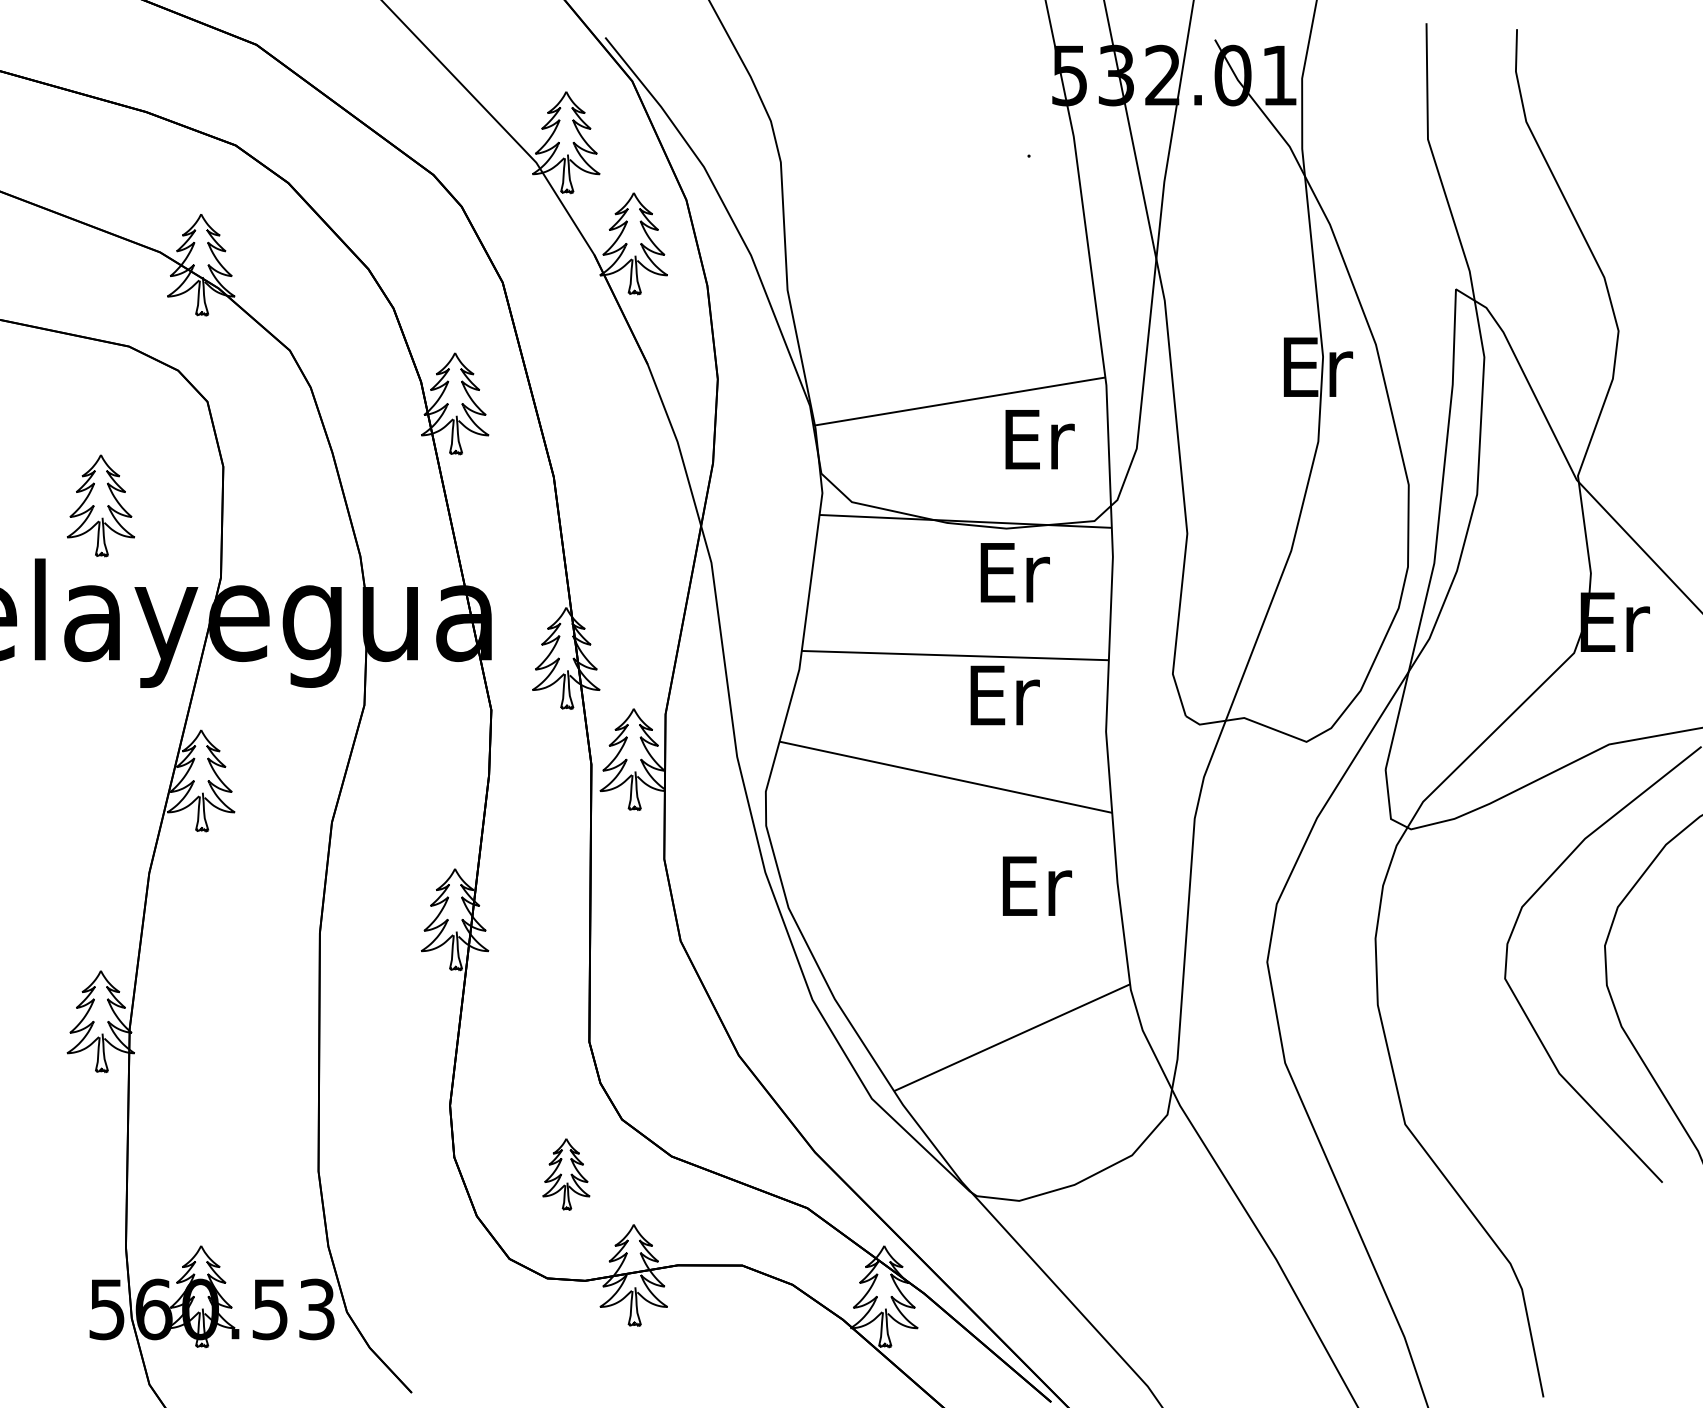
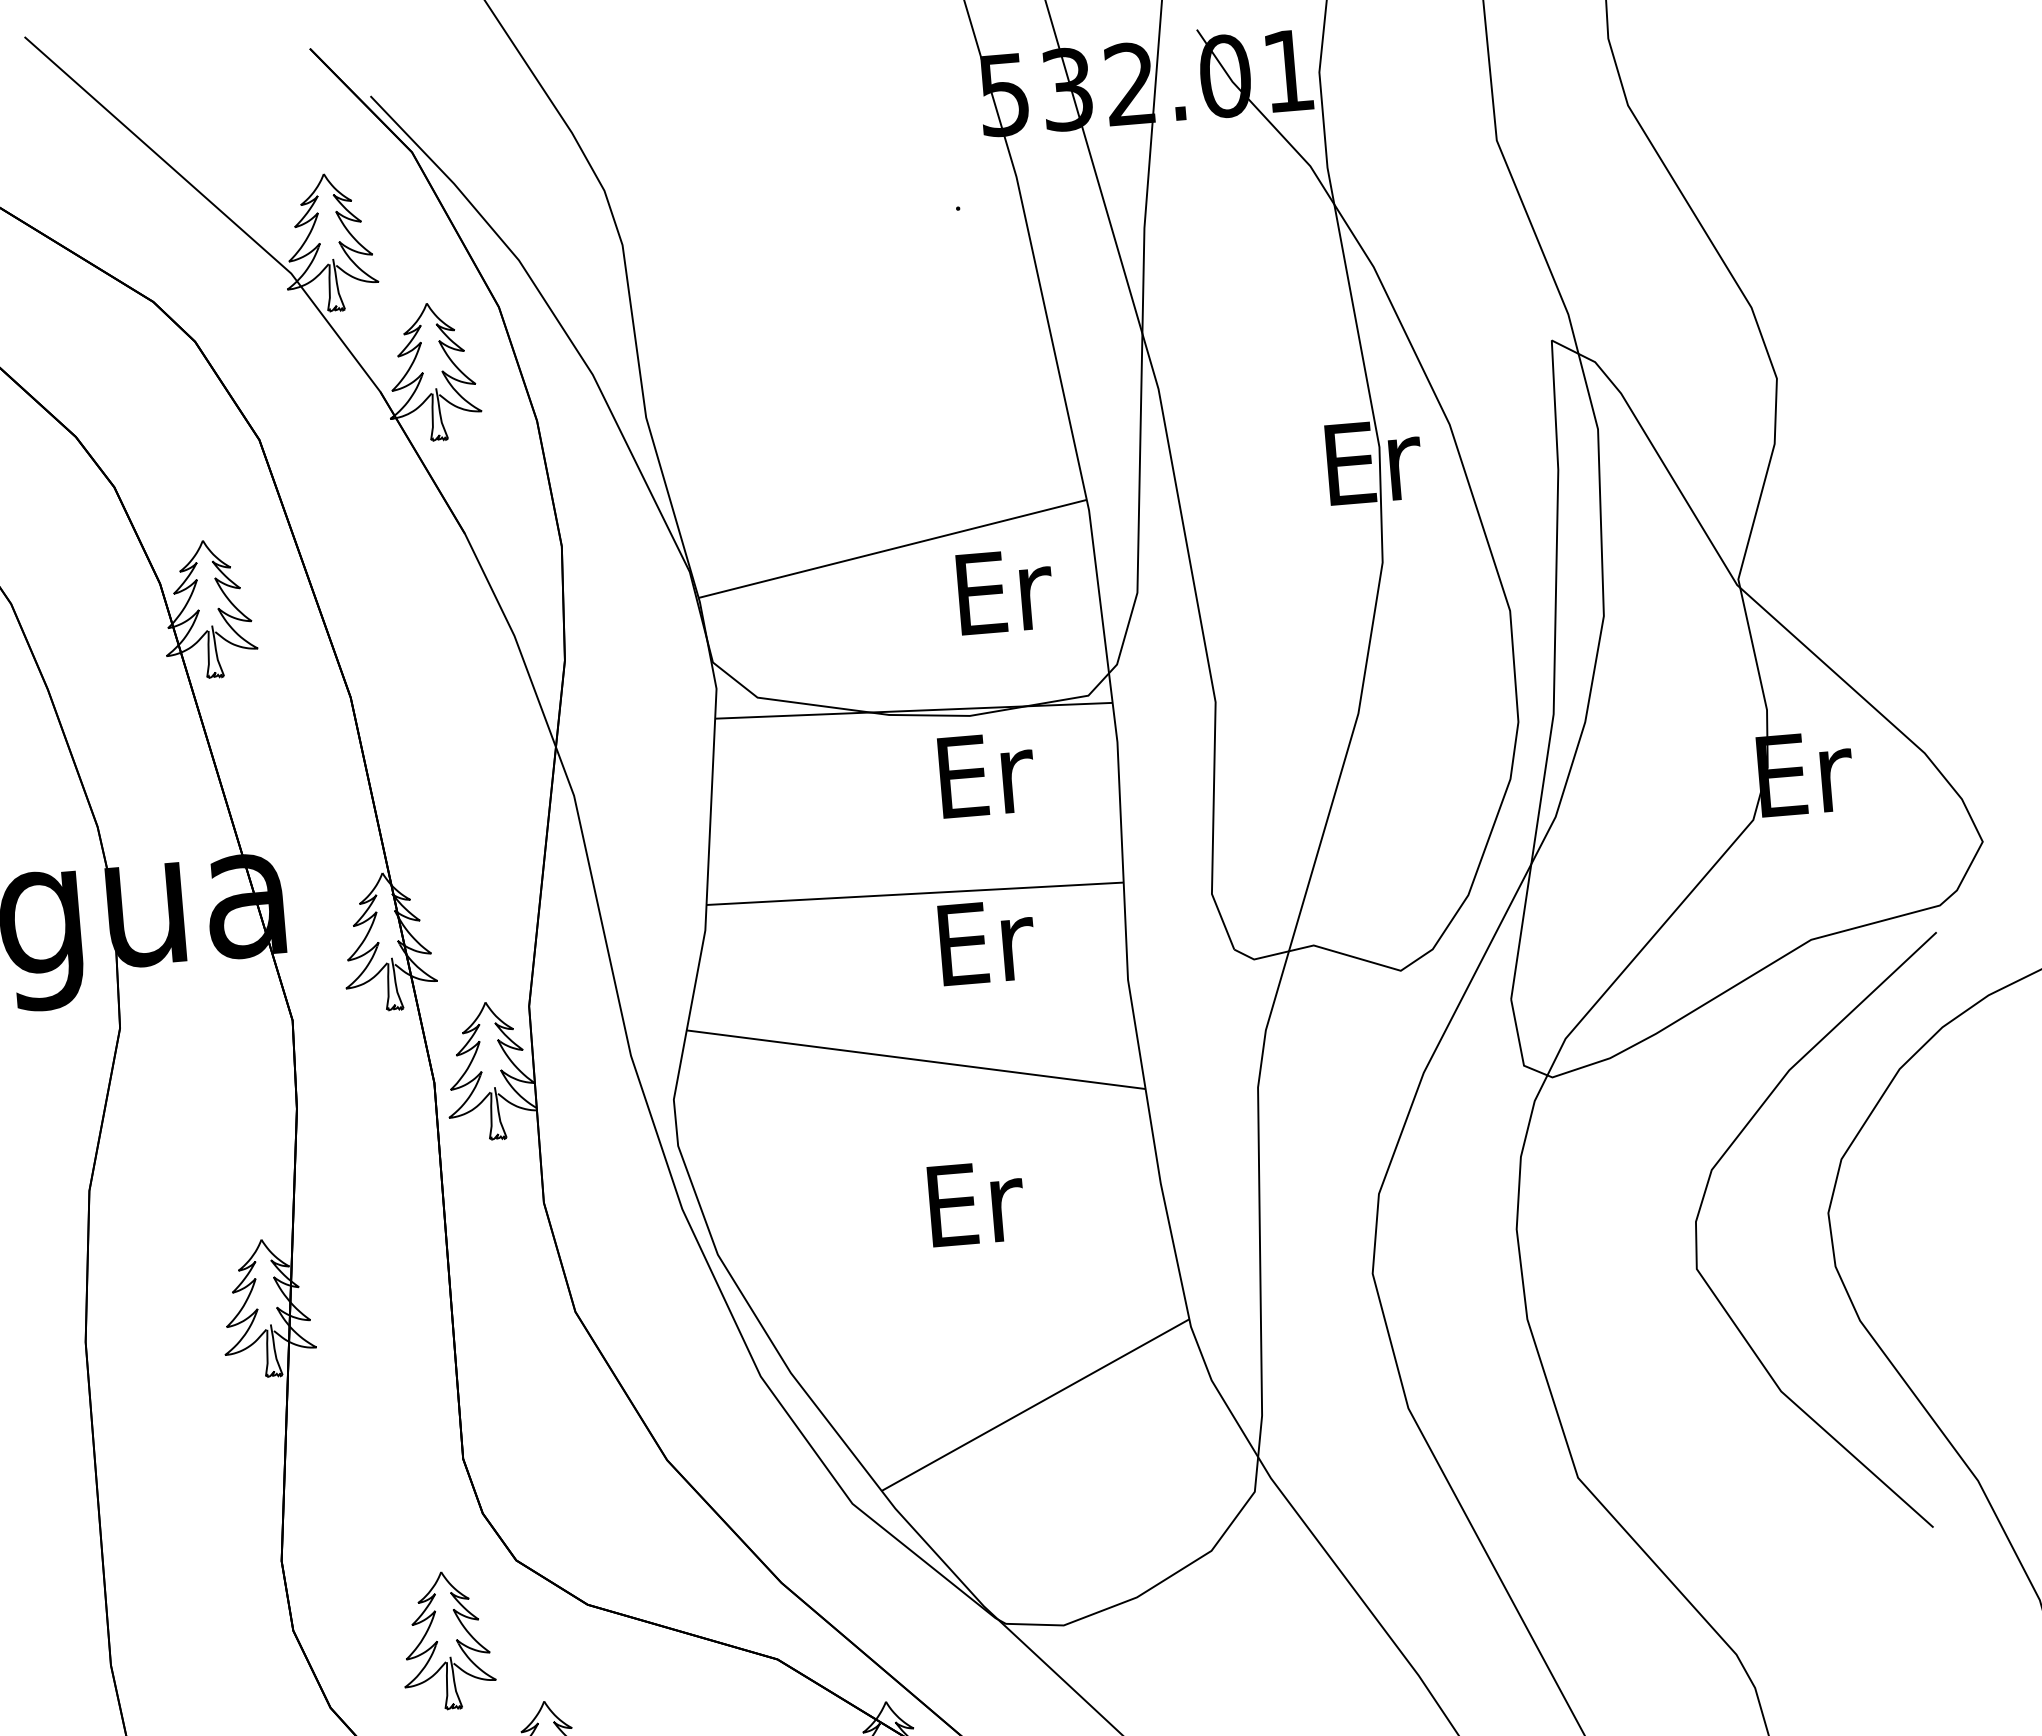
text: (1037, 885) -> (976, 1202), moved
part: (566, 1174) -> (447, 1641), size x1.43

